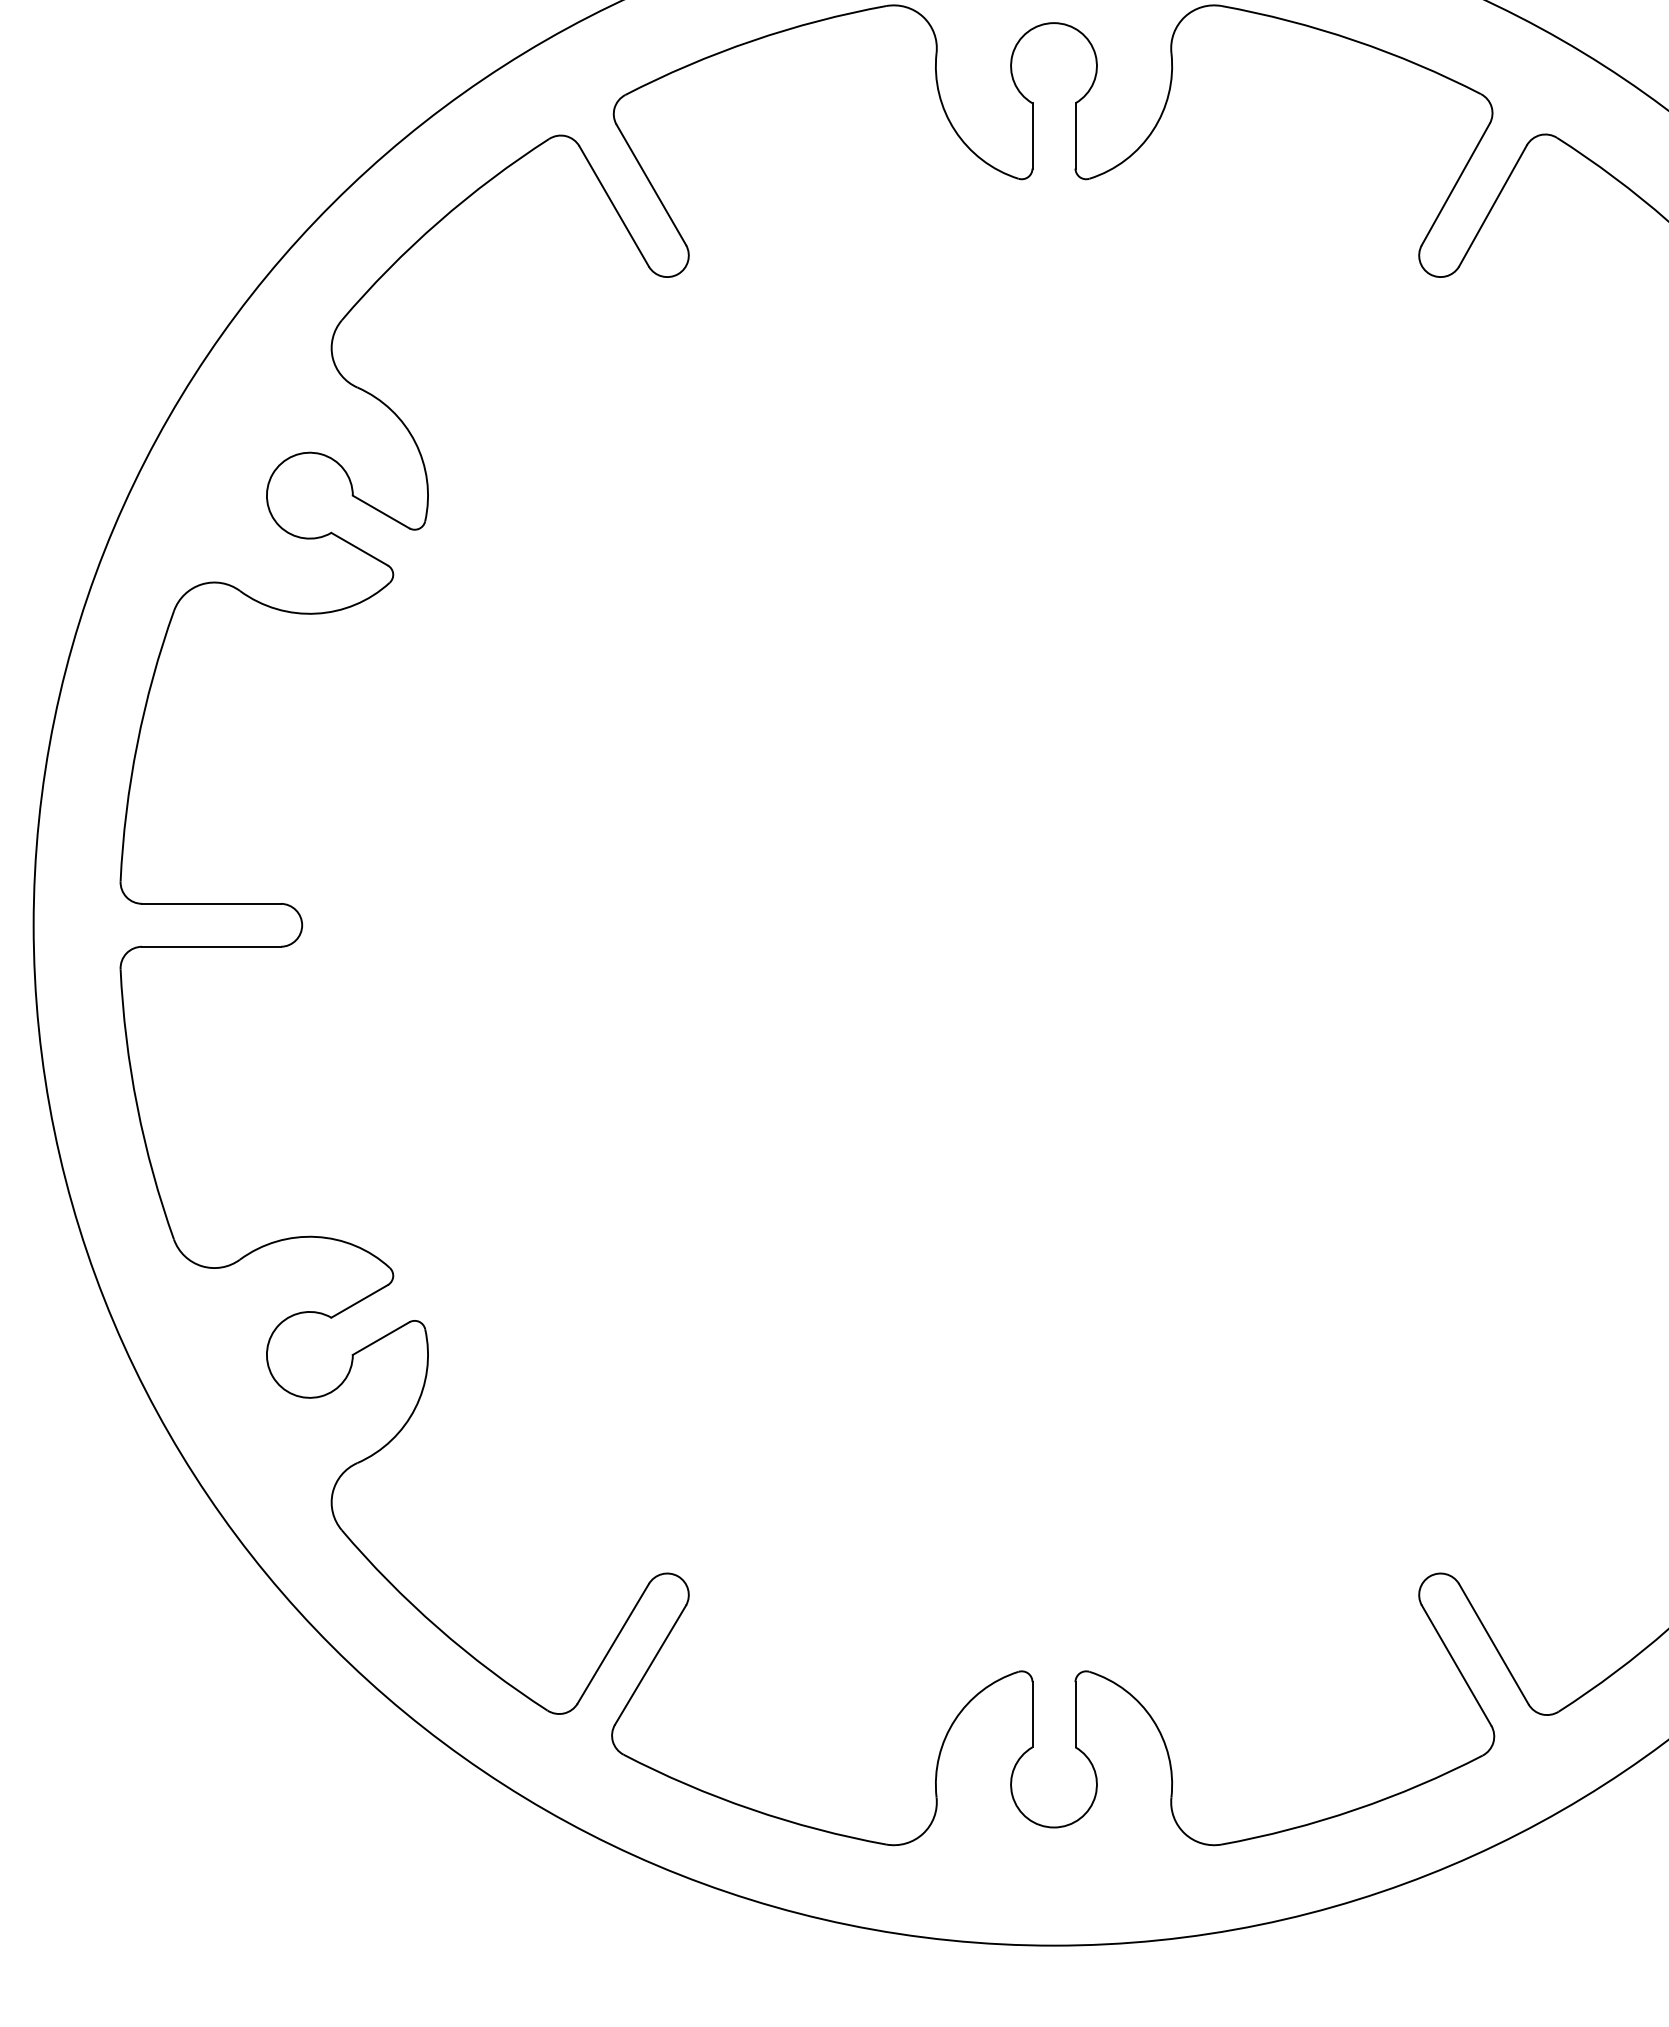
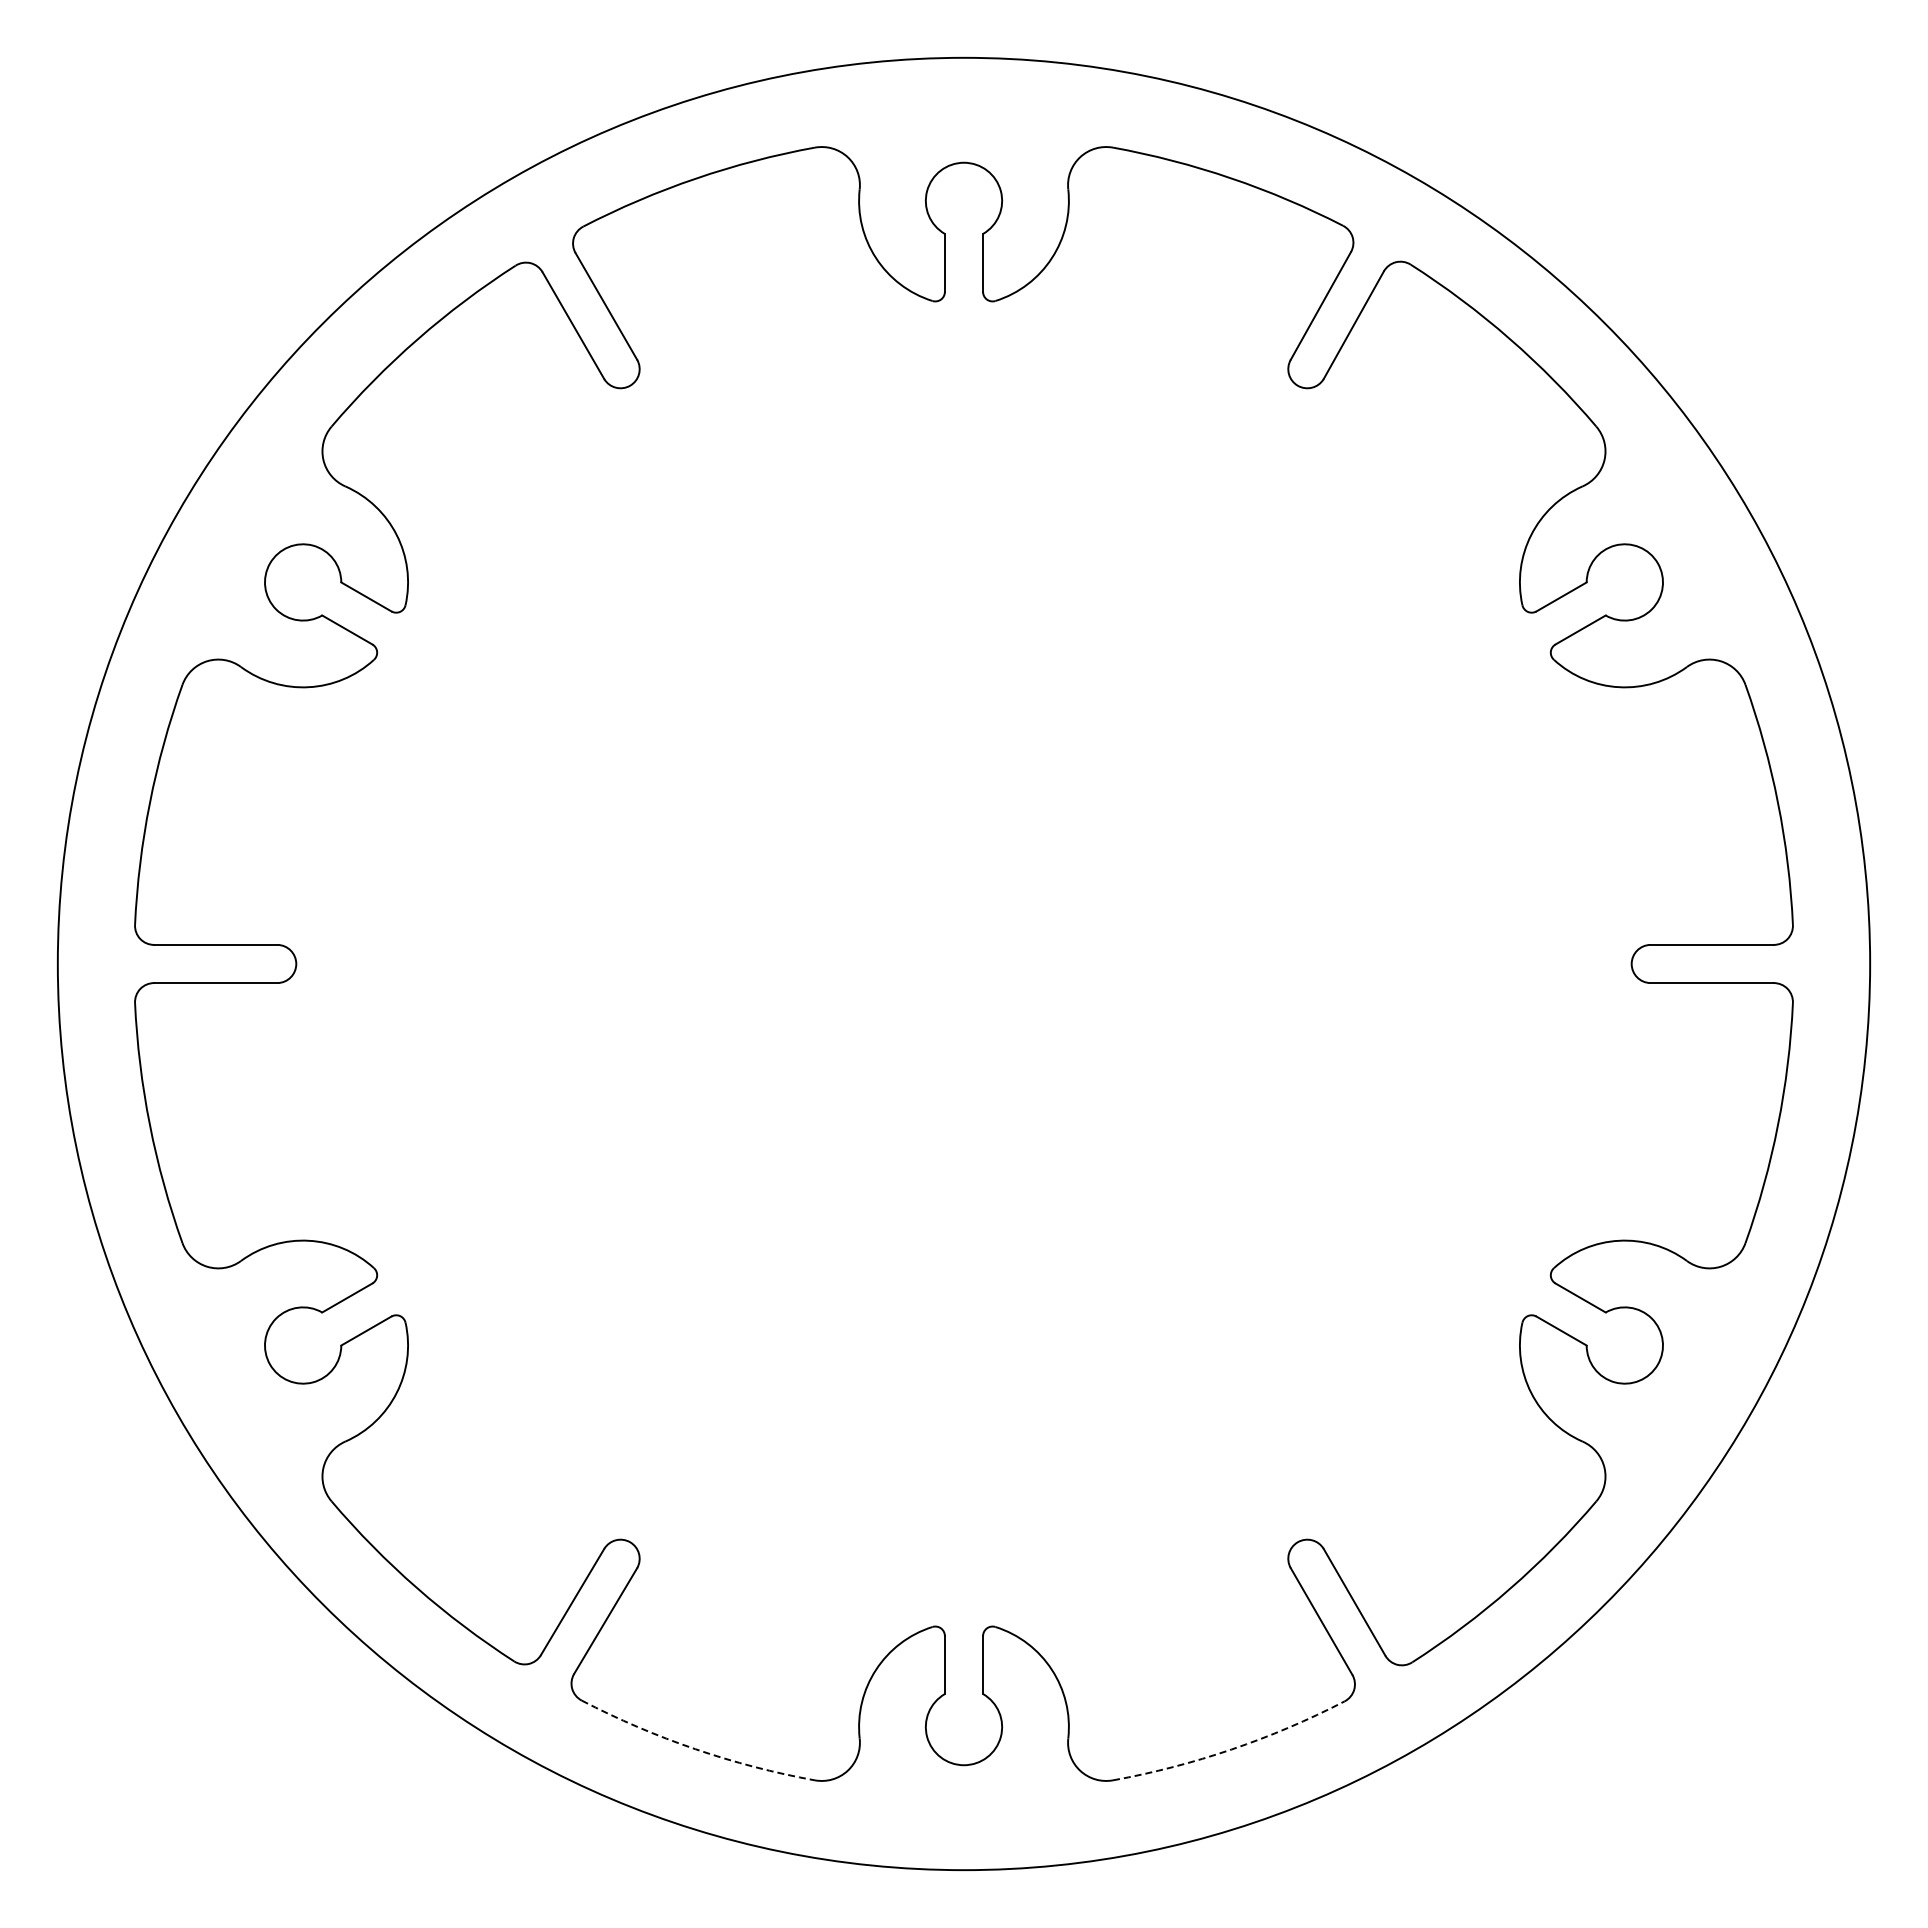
arc: (751, 1809) -> (695, 1749), solid -> dashed
arc: (1355, 1809) -> (1231, 1749), solid -> dashed

